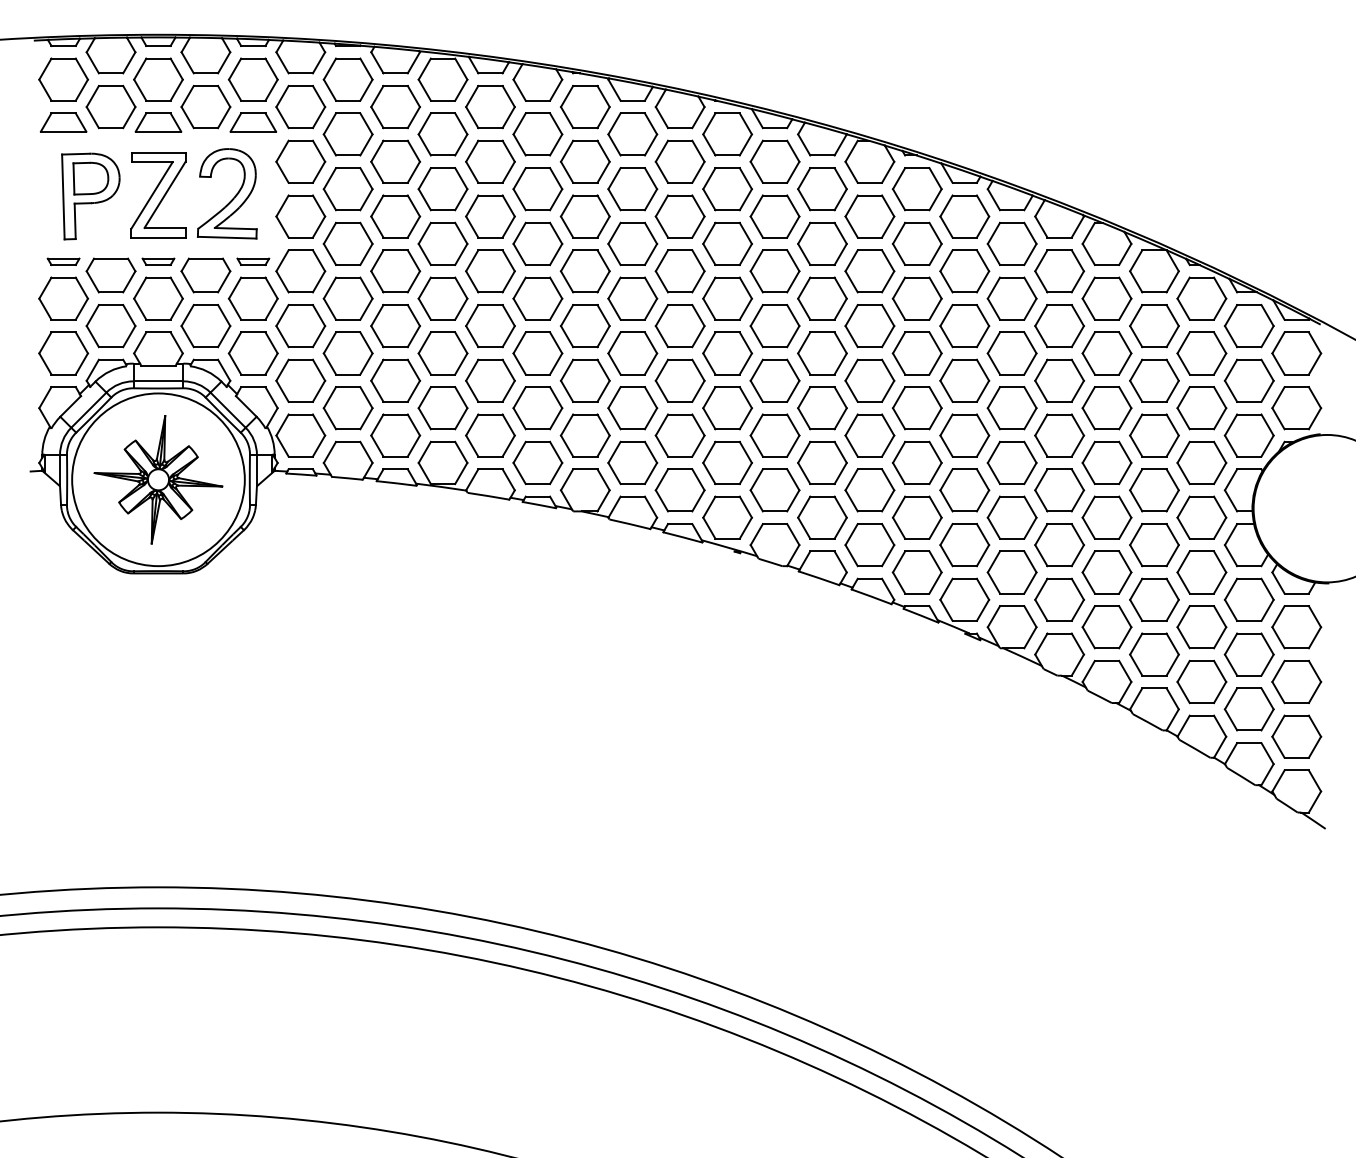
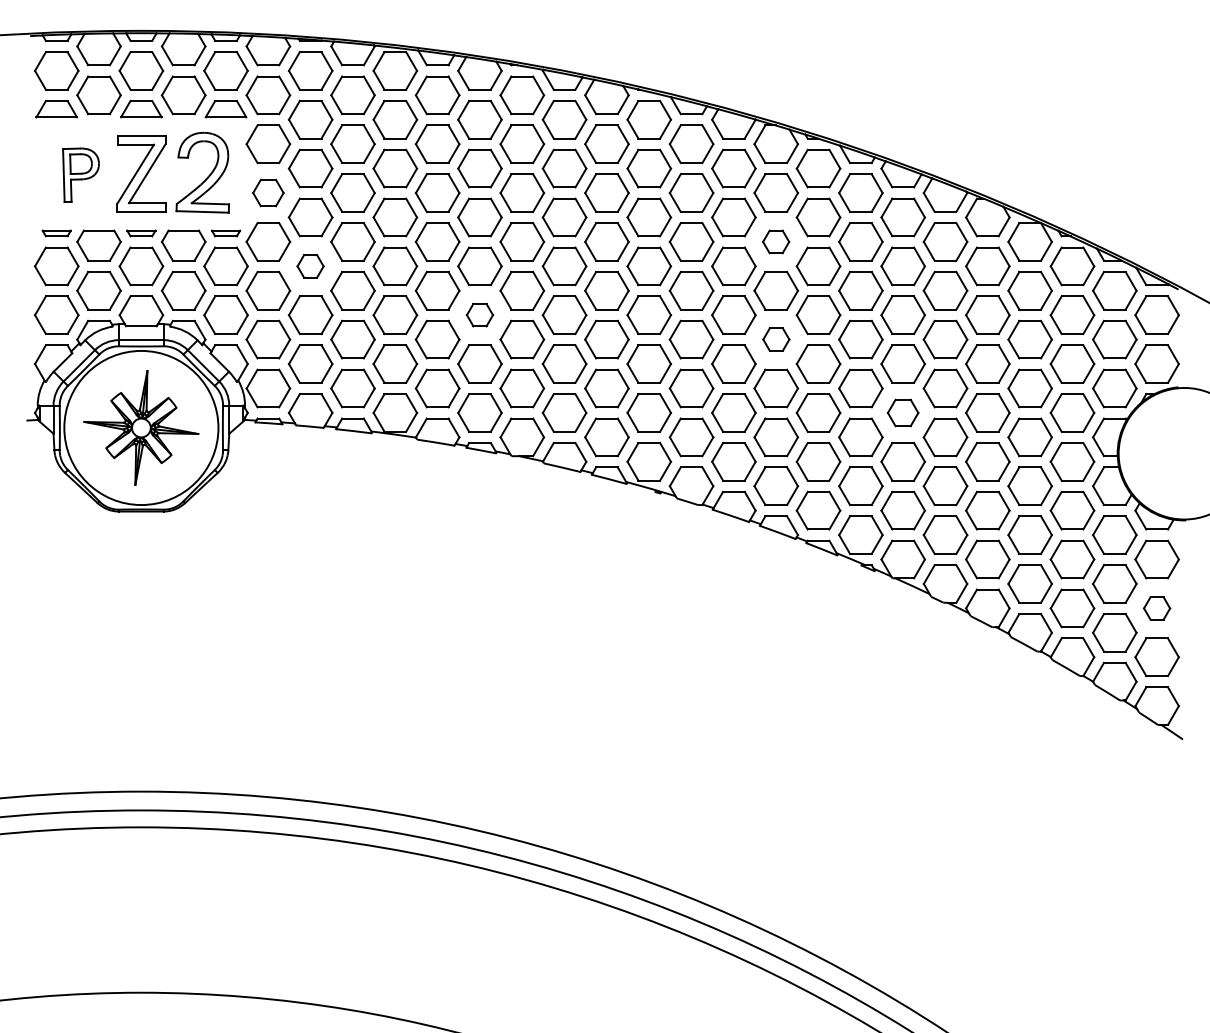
part: (90, 196) -> (80, 175), size x0.7
part: (300, 215) -> (268, 192), size x0.7
part: (869, 270) -> (775, 241), size x0.6
part: (347, 298) -> (310, 266), size x0.6
part: (537, 352) -> (479, 314), size x0.6
part: (870, 380) -> (776, 339), size x0.6
part: (1011, 462) -> (902, 412), size x0.7
part: (1296, 682) -> (1156, 608), size x0.6

